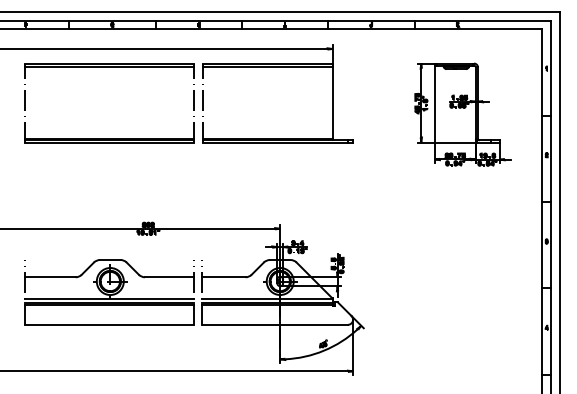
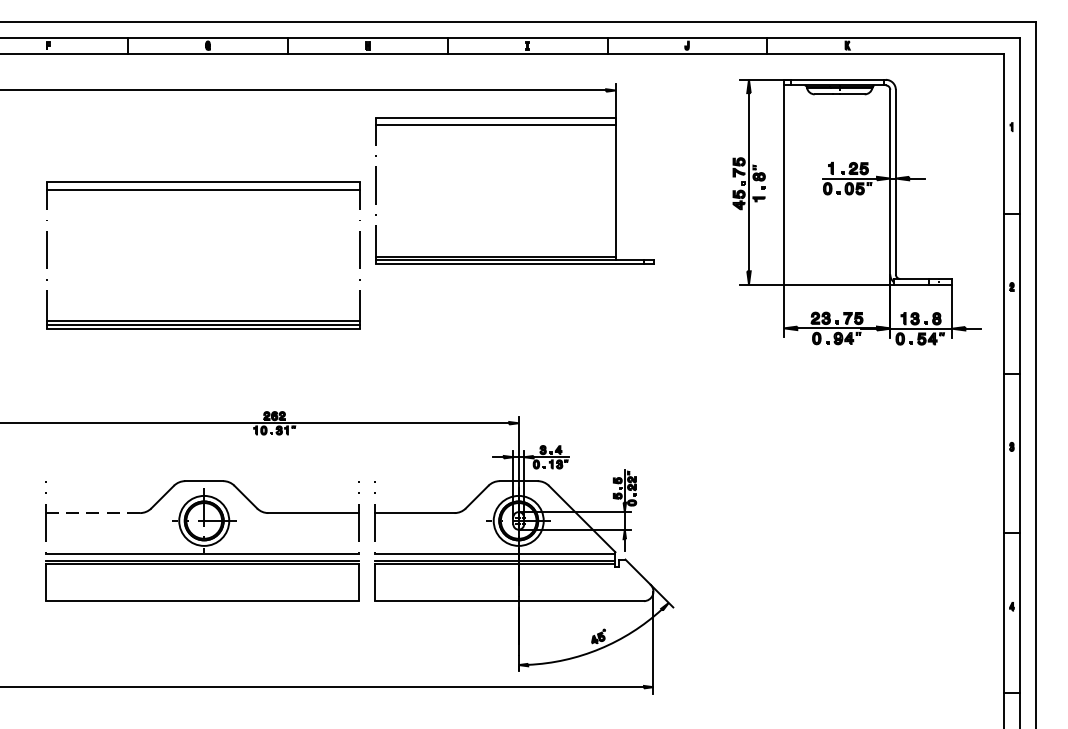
part: (462, 114) -> (856, 211), size x1.4
part: (109, 138) -> (202, 321), moved
line: (49, 277) -> (91, 513), solid -> dashed

